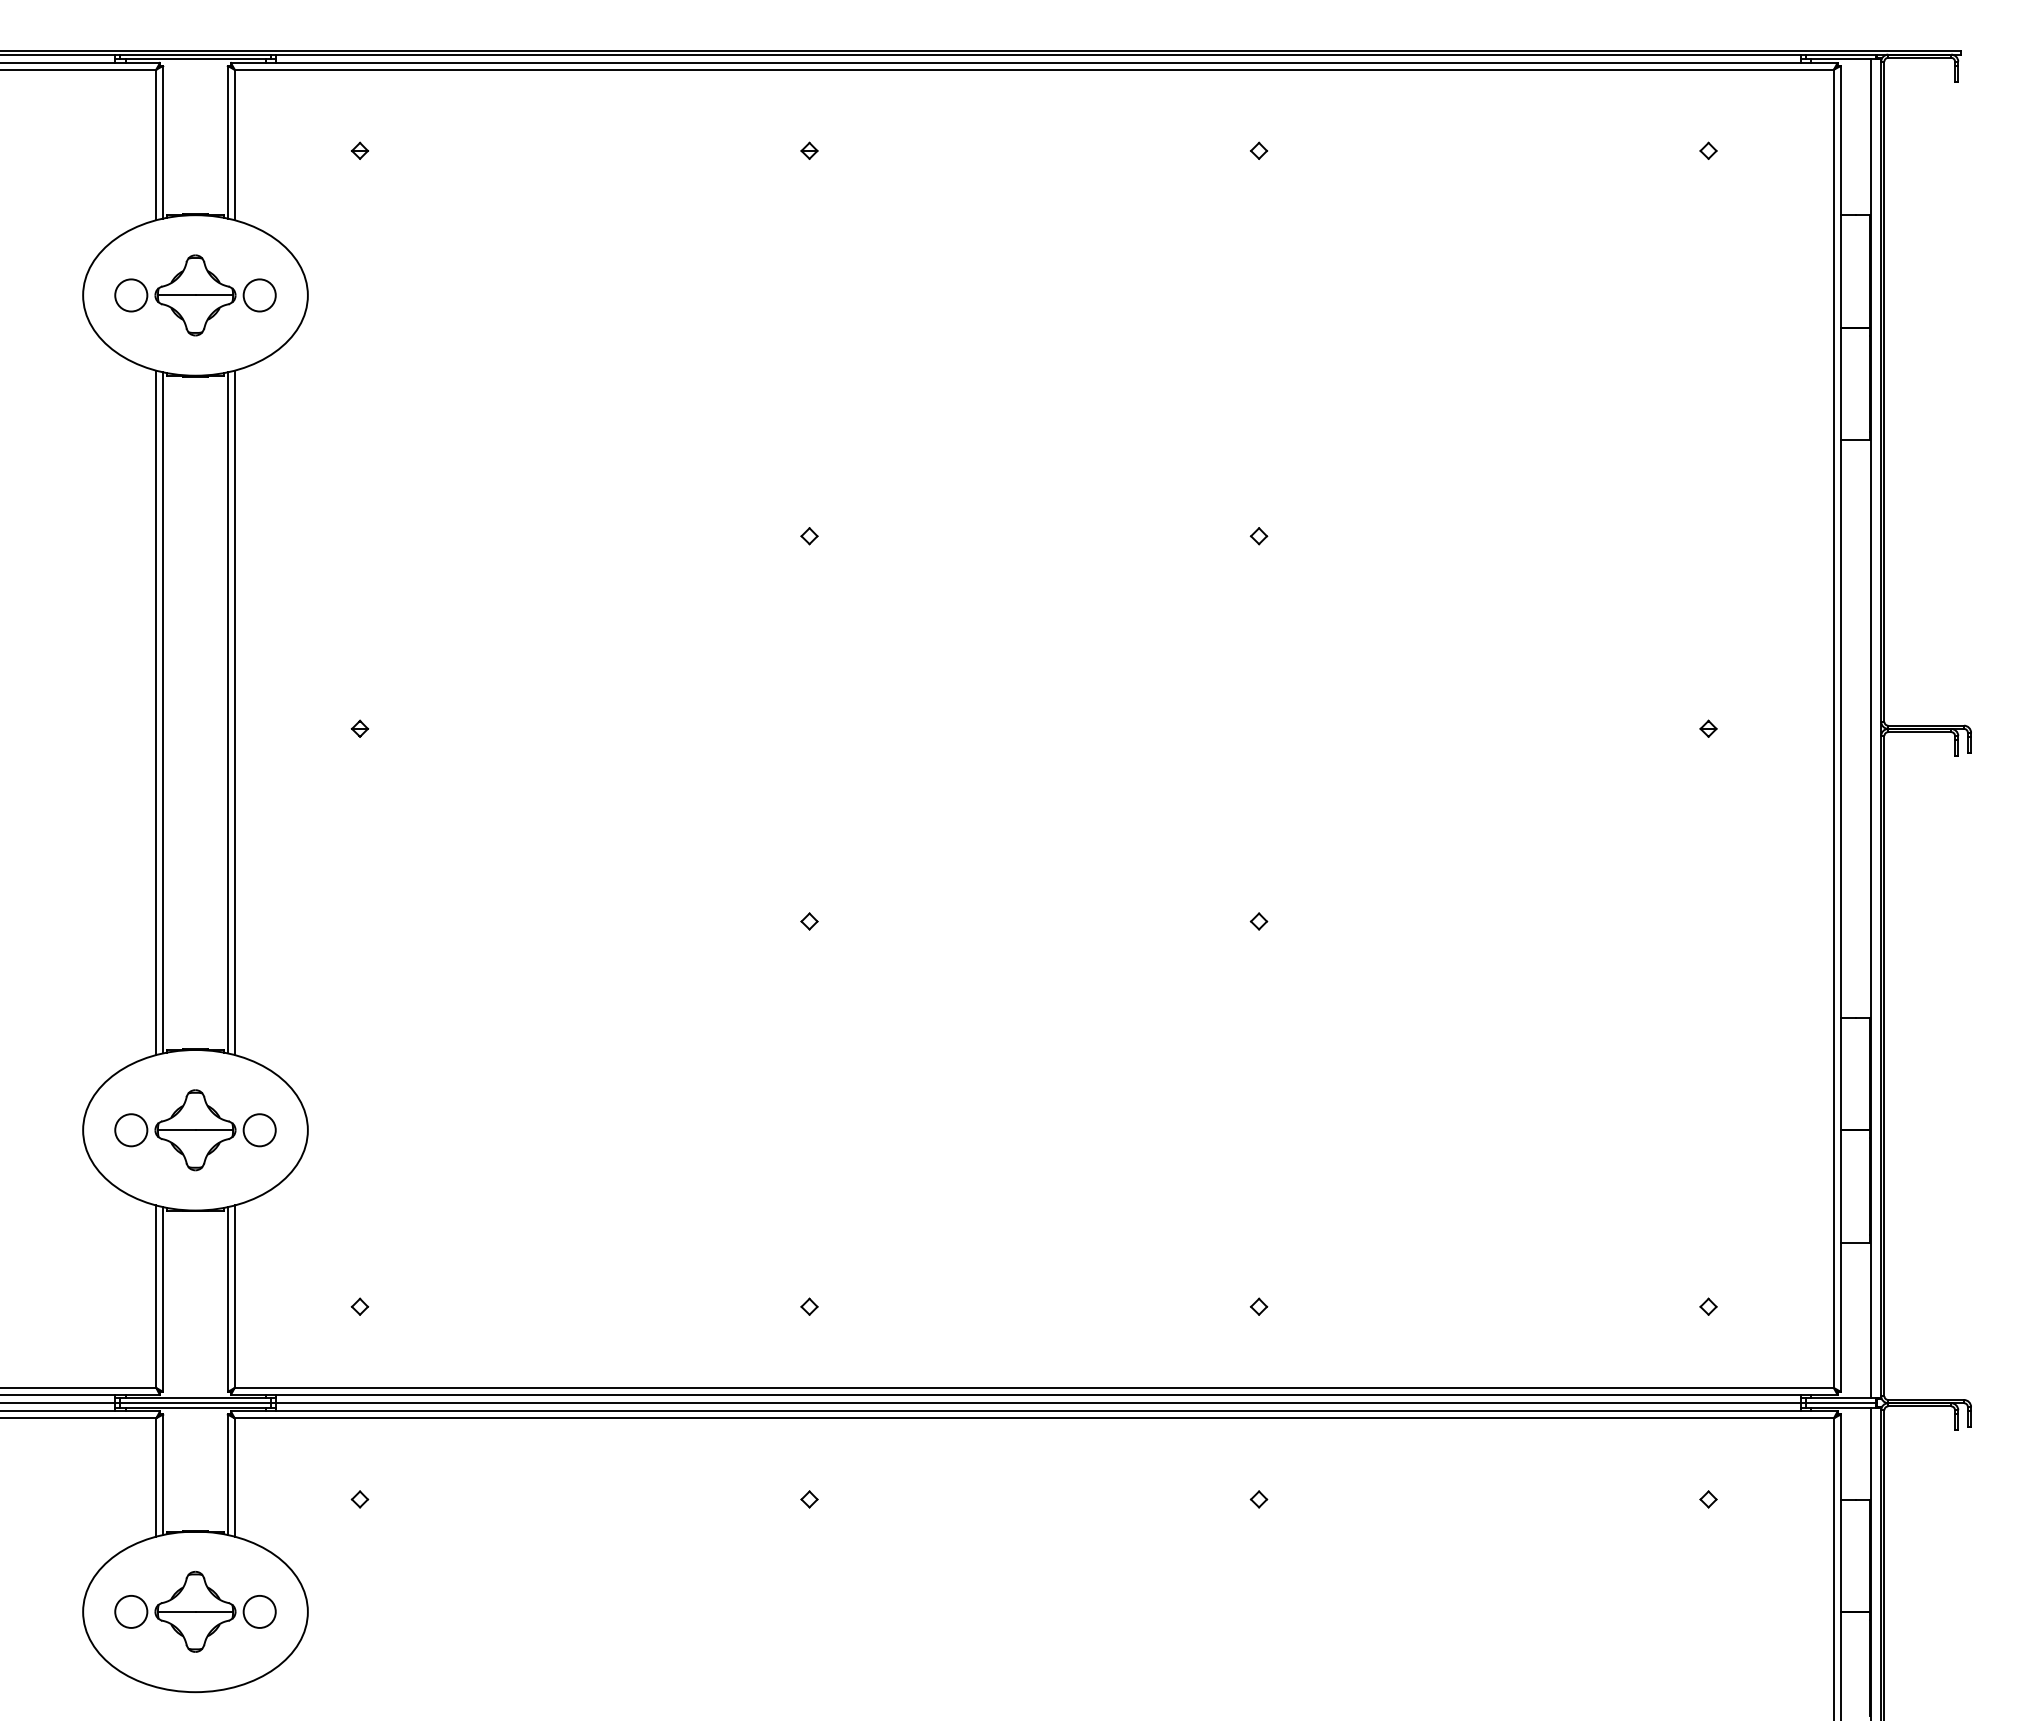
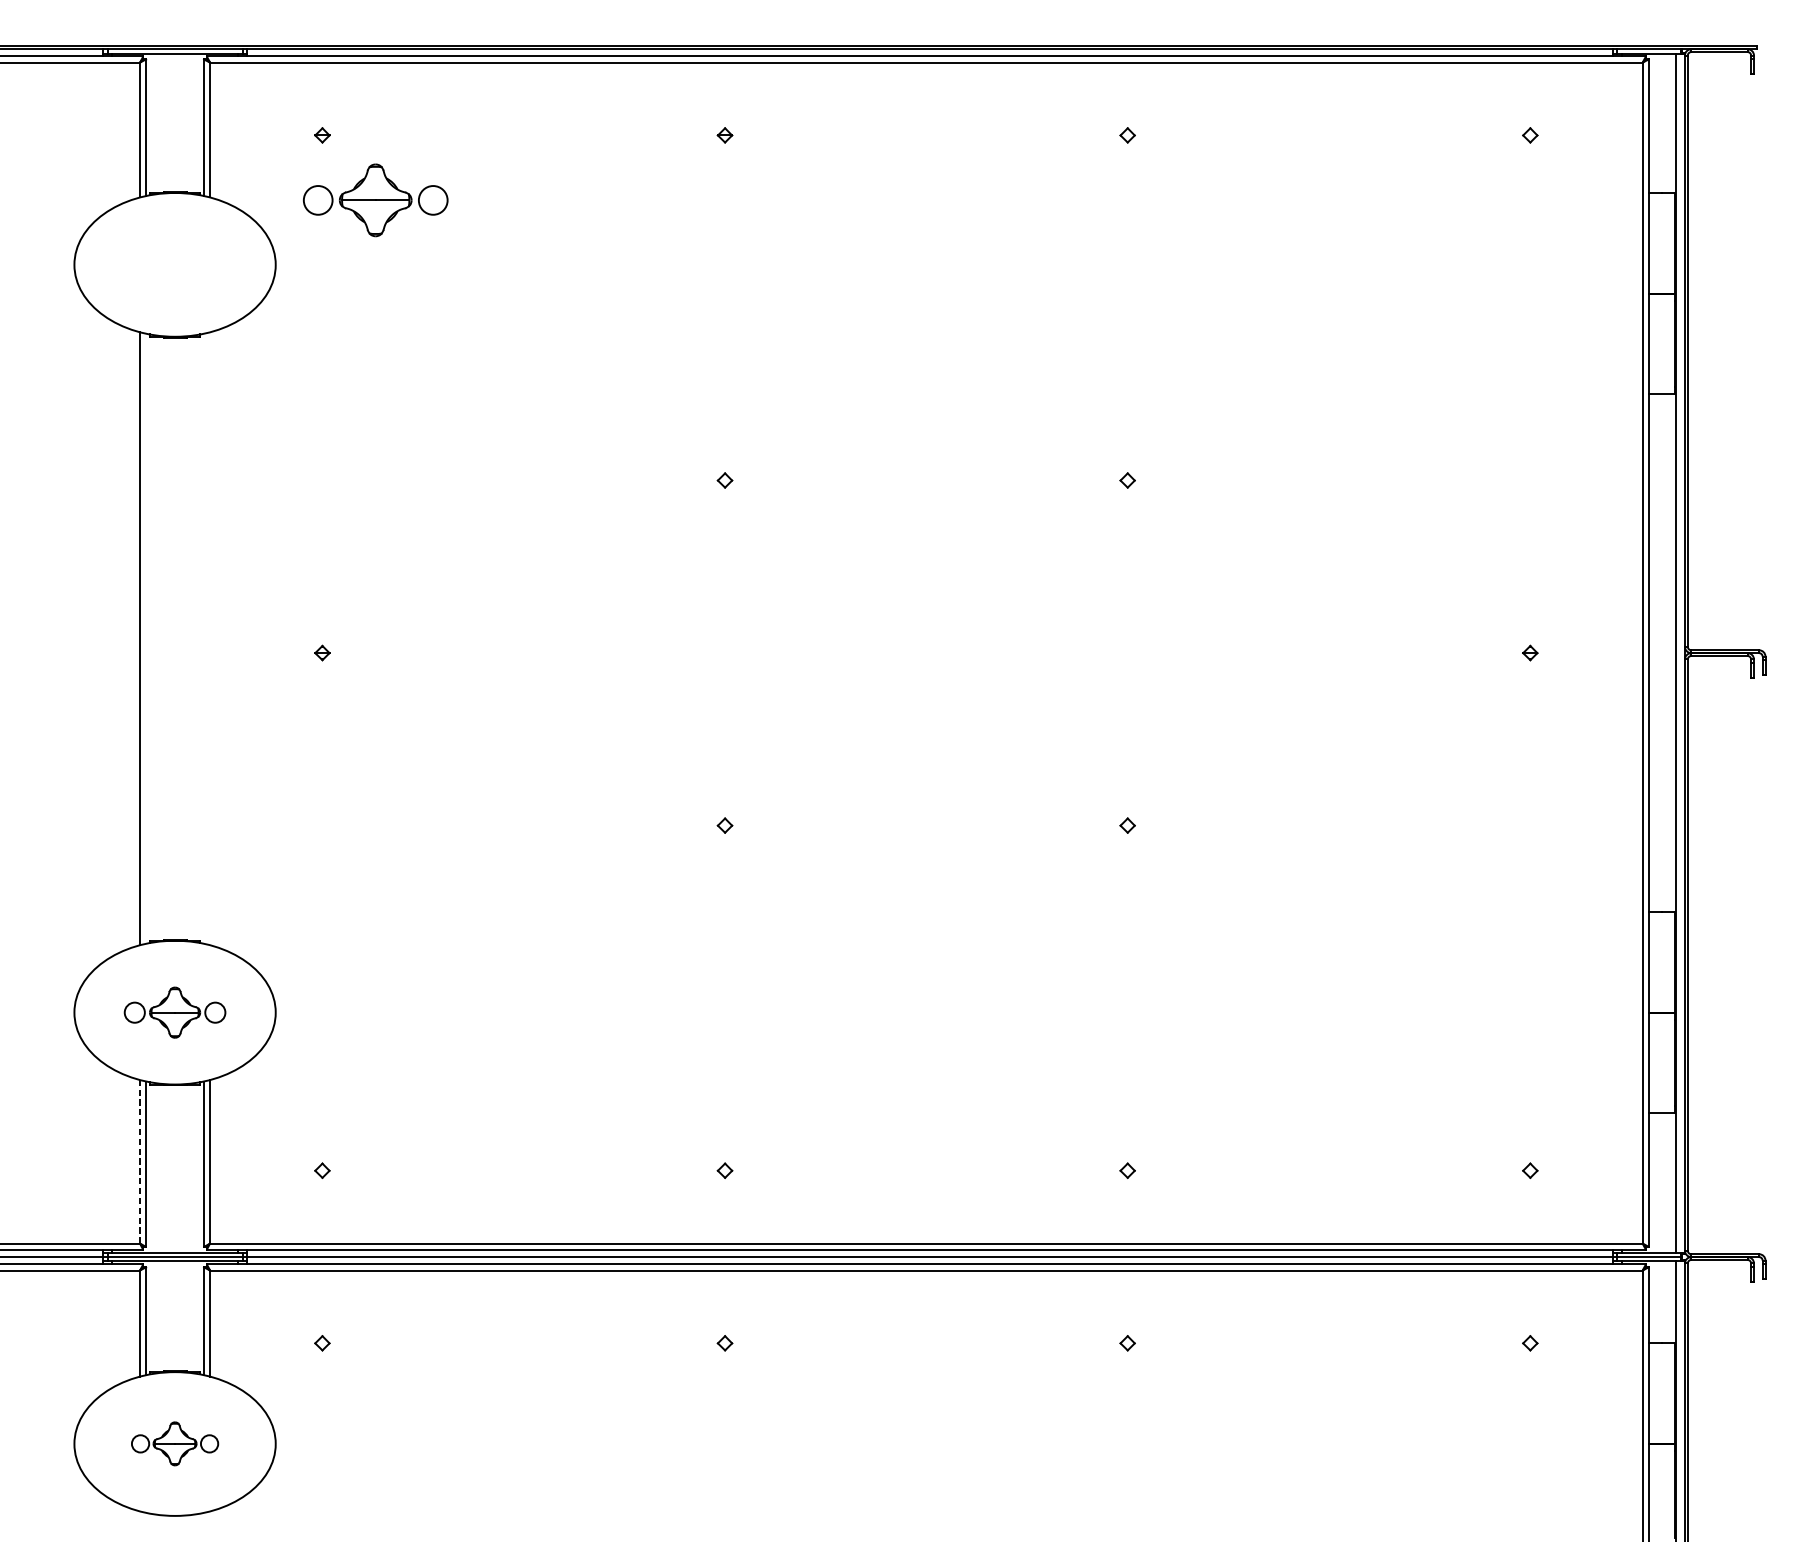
part: (195, 295) -> (375, 200), moved
line: (163, 712) -> (146, 638), removed
line: (227, 712) -> (203, 638), removed
line: (234, 712) -> (210, 638), removed
part: (195, 1130) -> (175, 1012), size x0.7
line: (156, 1296) -> (140, 1161), solid -> dashed
part: (195, 1611) -> (175, 1443), size x0.6

